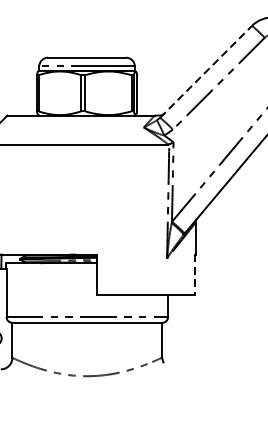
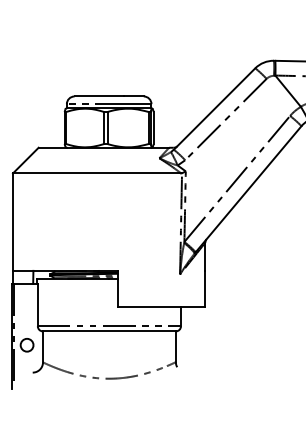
line: (205, 72) -> (214, 109), dashed -> solid
line: (194, 274) -> (204, 288), dashed -> solid

